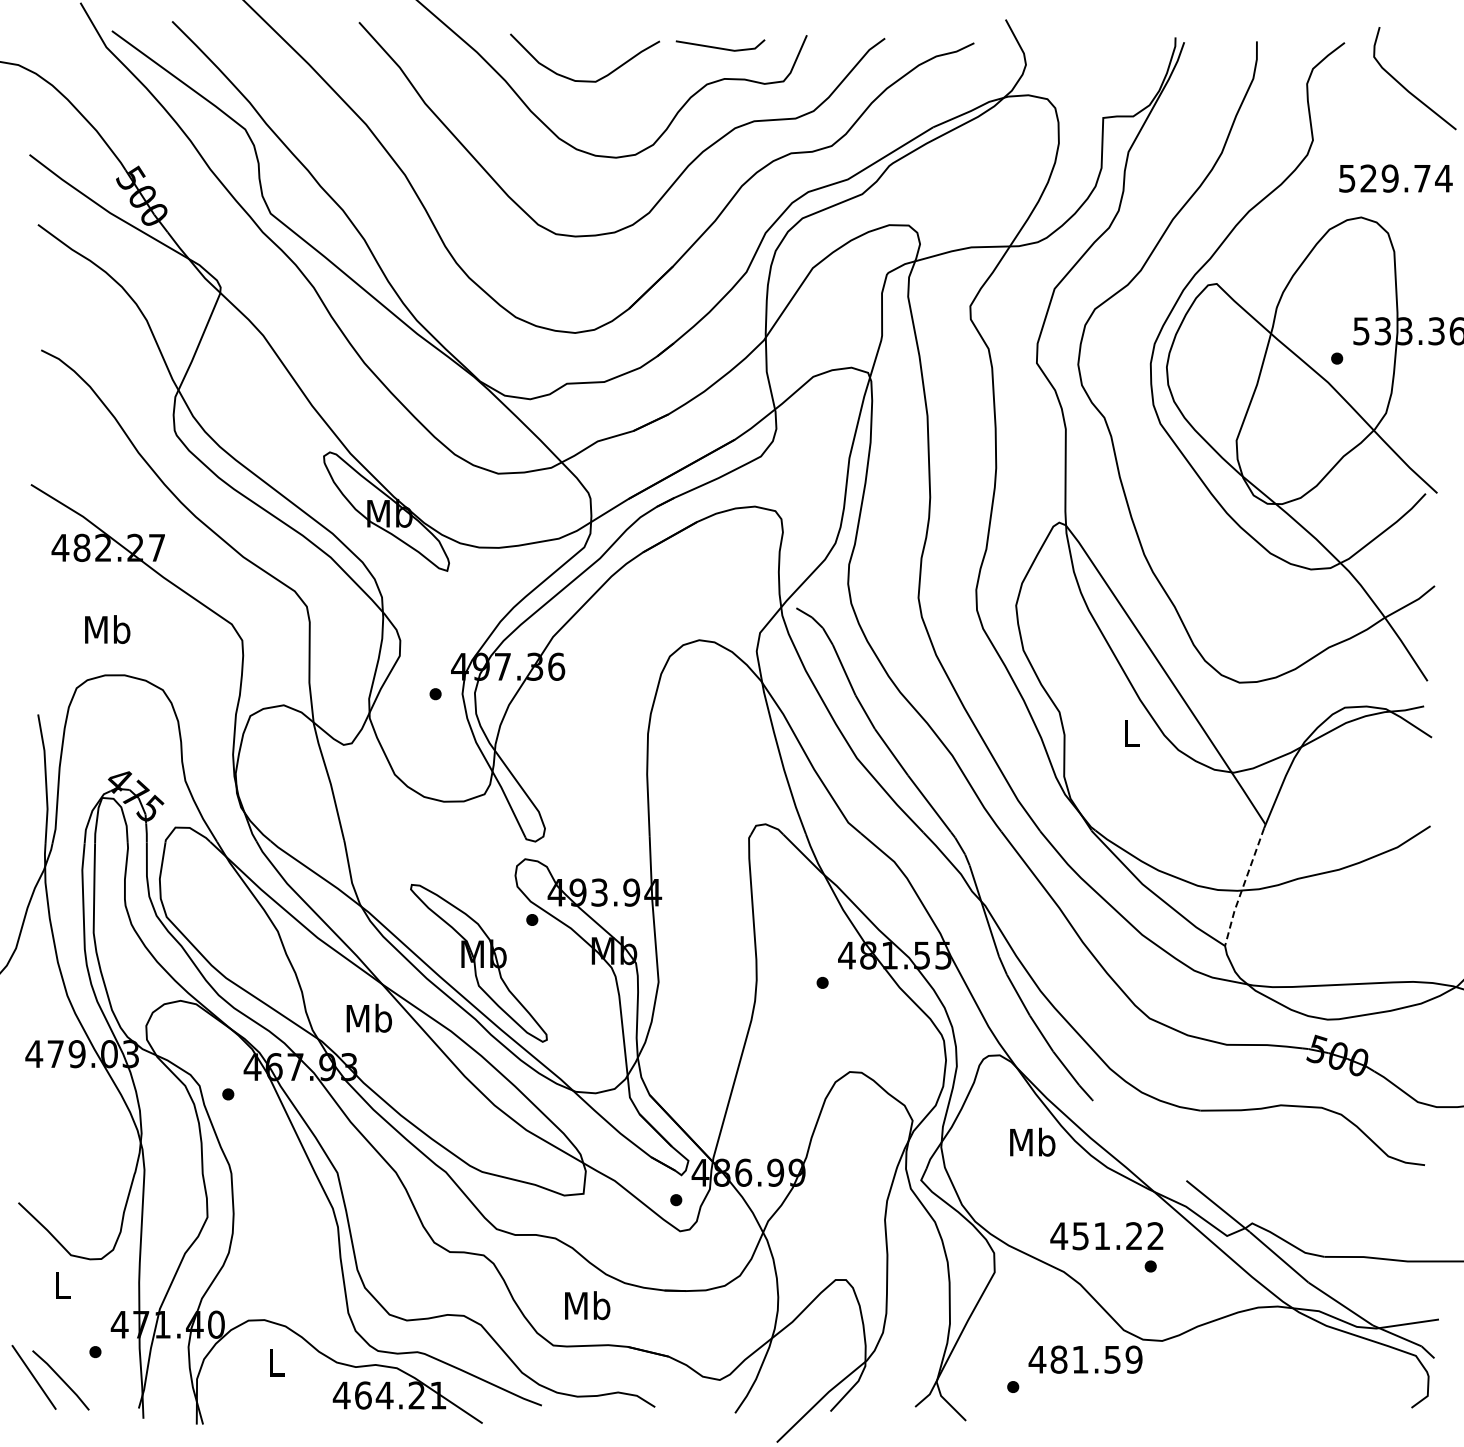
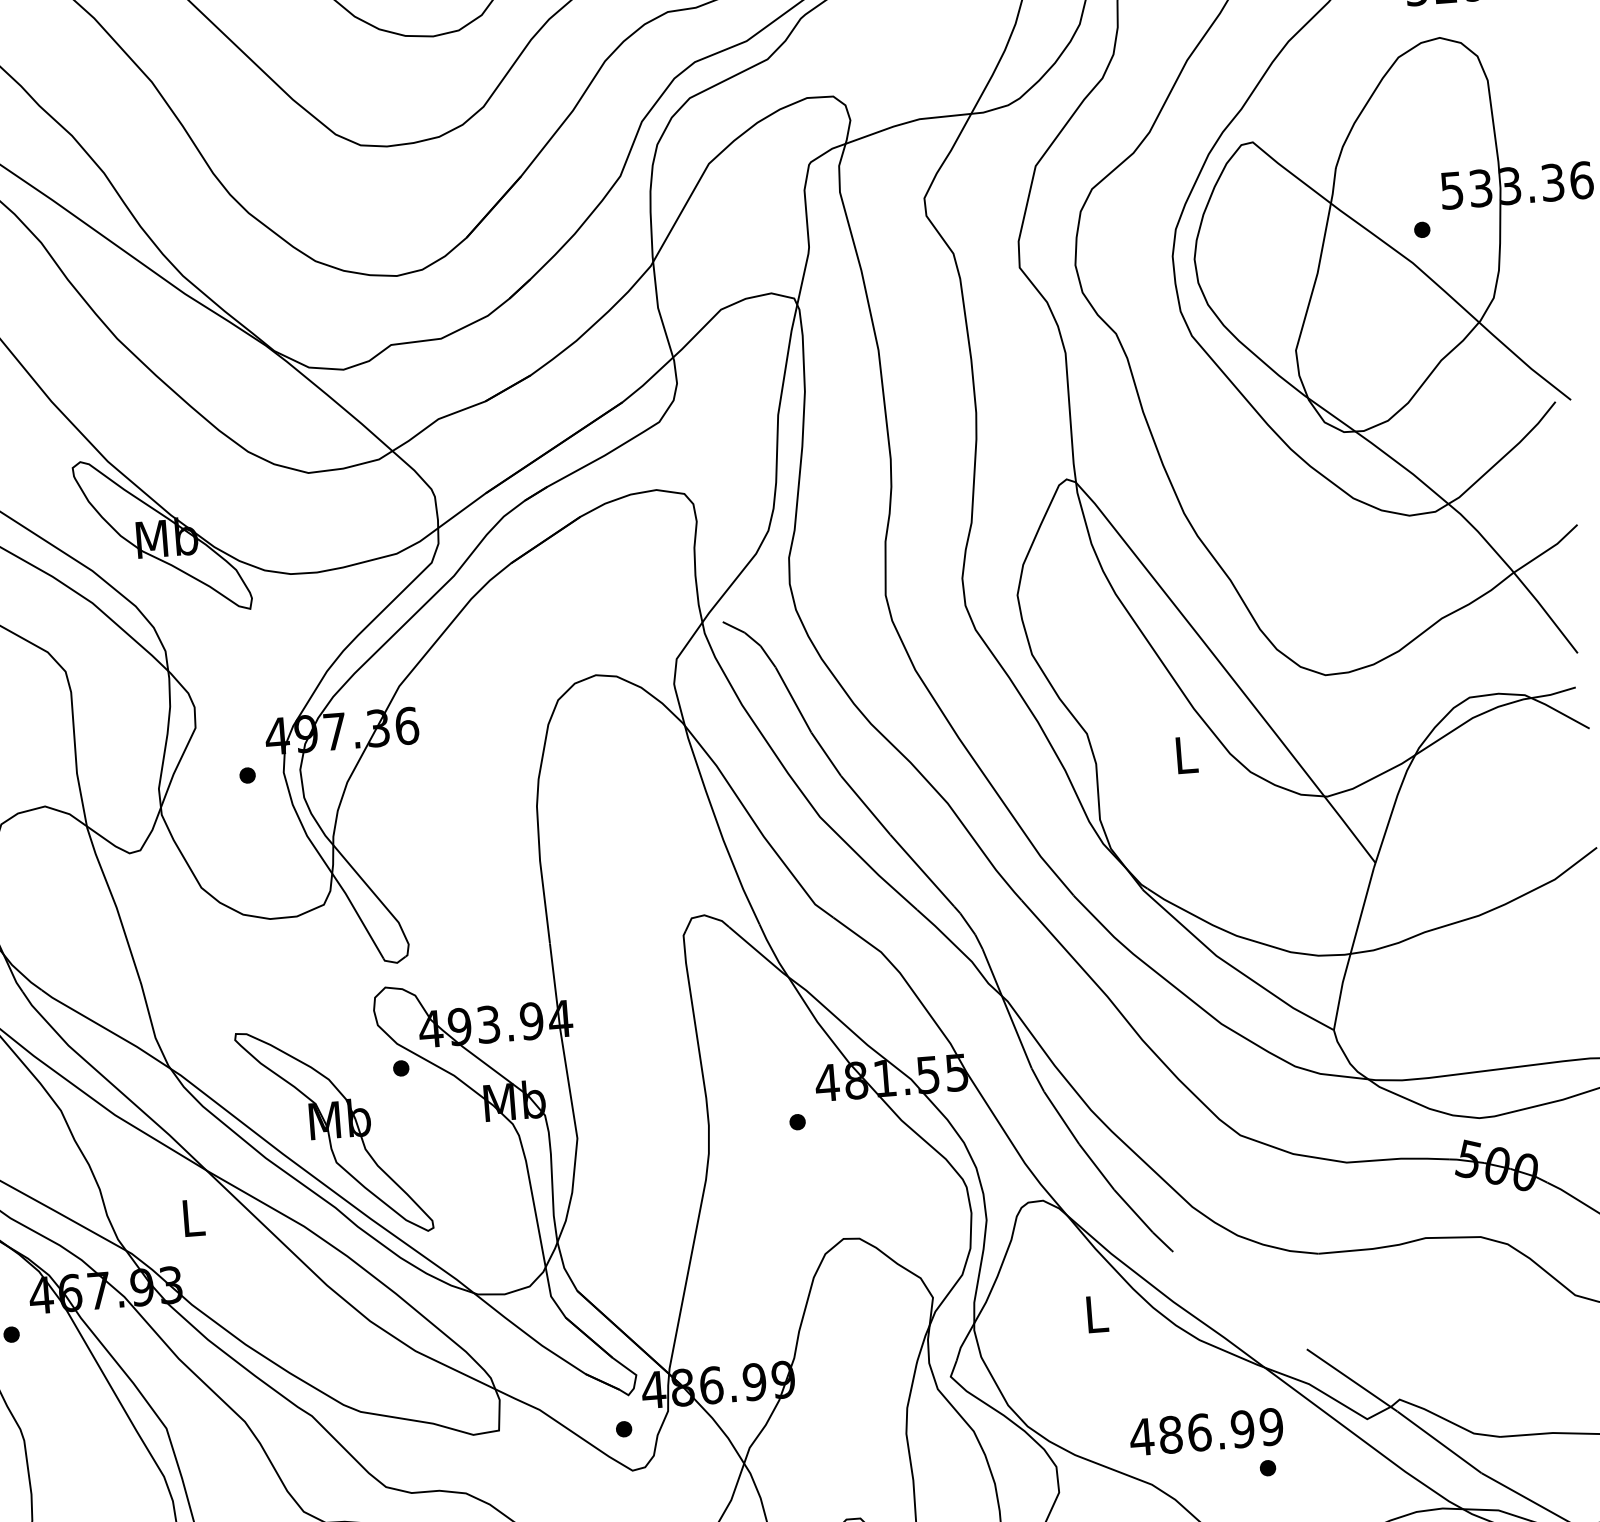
line: (1243, 887) -> (1352, 949), dashed -> solid
text: (369, 1017) -> (193, 1216), Mb -> L
text: (1032, 1141) -> (1096, 1312), Mb -> L
text: (1118, 1236) -> (1221, 1431), 451.22 -> 486.99

